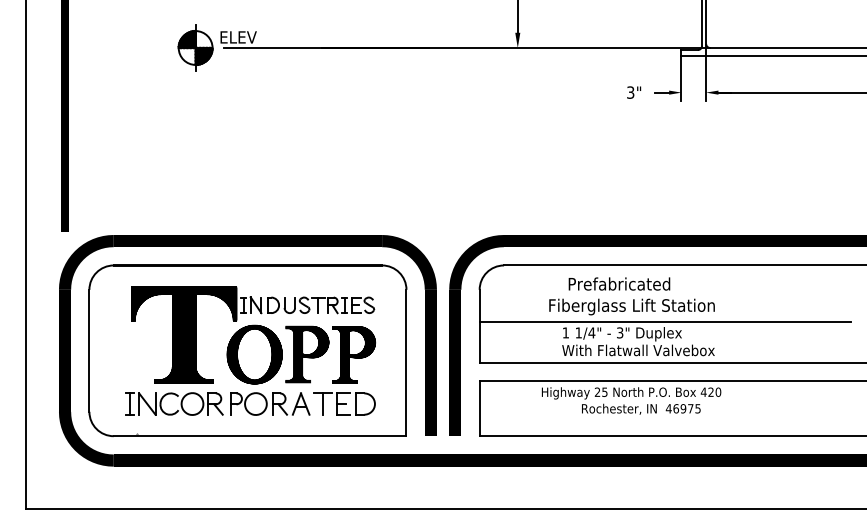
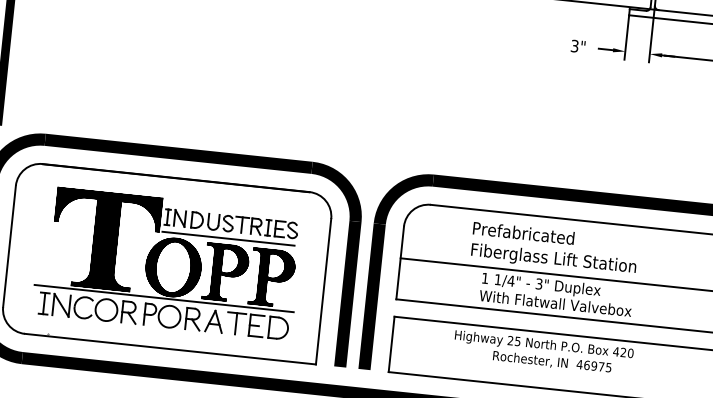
text: (619, 283) -> (523, 232), moved
line: (305, 320) -> (227, 238), added
line: (248, 386) -> (164, 298), added

